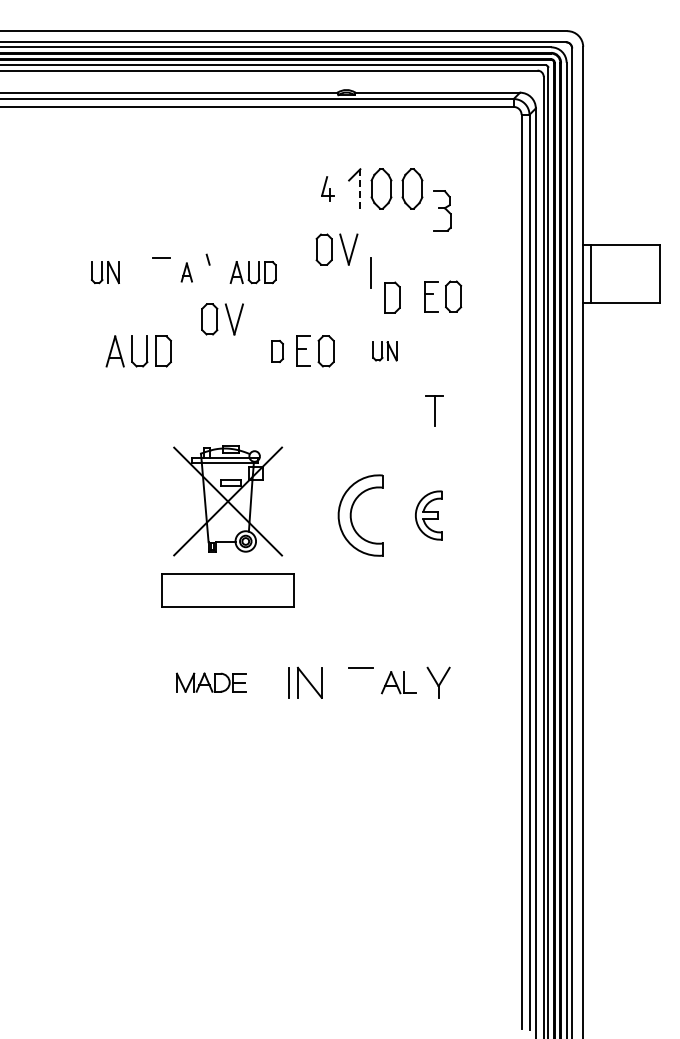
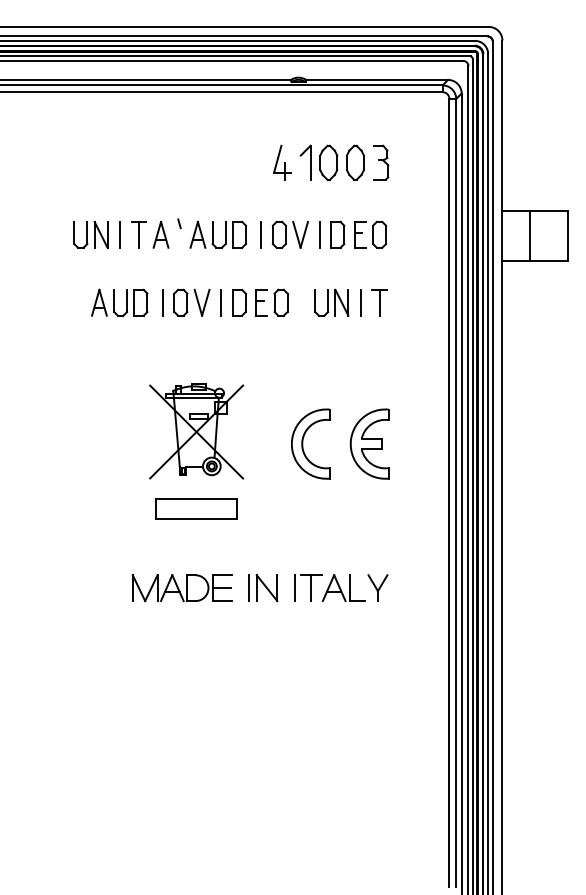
part: (327, 188) -> (282, 162), size x1.67
line: (360, 188) -> (310, 162), dashed -> solid
part: (442, 210) -> (381, 162), moved
part: (336, 249) -> (289, 234), moved
part: (105, 272) -> (91, 234), size x1.43
line: (138, 272) -> (119, 234), added
line: (161, 272) -> (139, 234), added
part: (186, 272) -> (160, 234), size x1.67
part: (253, 272) -> (218, 234), size x1.43
line: (302, 272) -> (260, 234), added
line: (590, 273) -> (529, 235), moved
part: (443, 296) -> (370, 234), moved
part: (392, 297) -> (338, 234), moved
part: (222, 319) -> (191, 302), moved
line: (188, 351) -> (162, 302), added
line: (256, 351) -> (221, 302), added
part: (277, 351) -> (239, 302), size x1.43
part: (384, 351) -> (331, 302), size x1.67
line: (418, 351) -> (360, 302), added
part: (434, 410) -> (379, 301), moved
part: (428, 515) -> (369, 444), size x1.67
part: (228, 590) -> (196, 508), size x0.71
part: (211, 682) -> (182, 587), size x1.67
line: (342, 682) -> (295, 587), added
line: (360, 682) -> (310, 587), added
part: (398, 682) -> (343, 587), size x1.43

